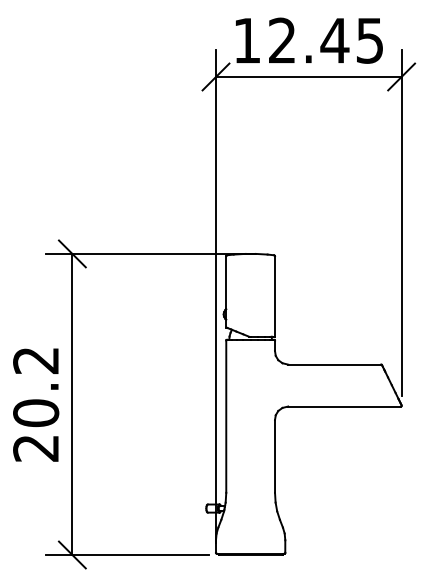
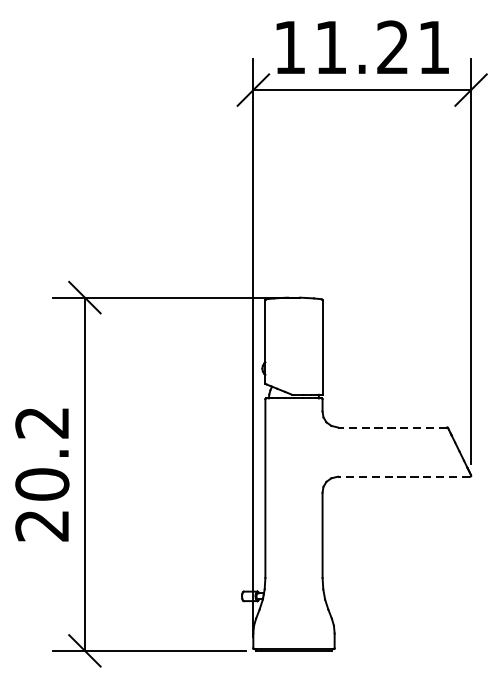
text: (325, 40) -> (381, 47), 12.45 -> 11.21
line: (334, 364) -> (392, 427), solid -> dashed
line: (344, 406) -> (404, 476), solid -> dashed

